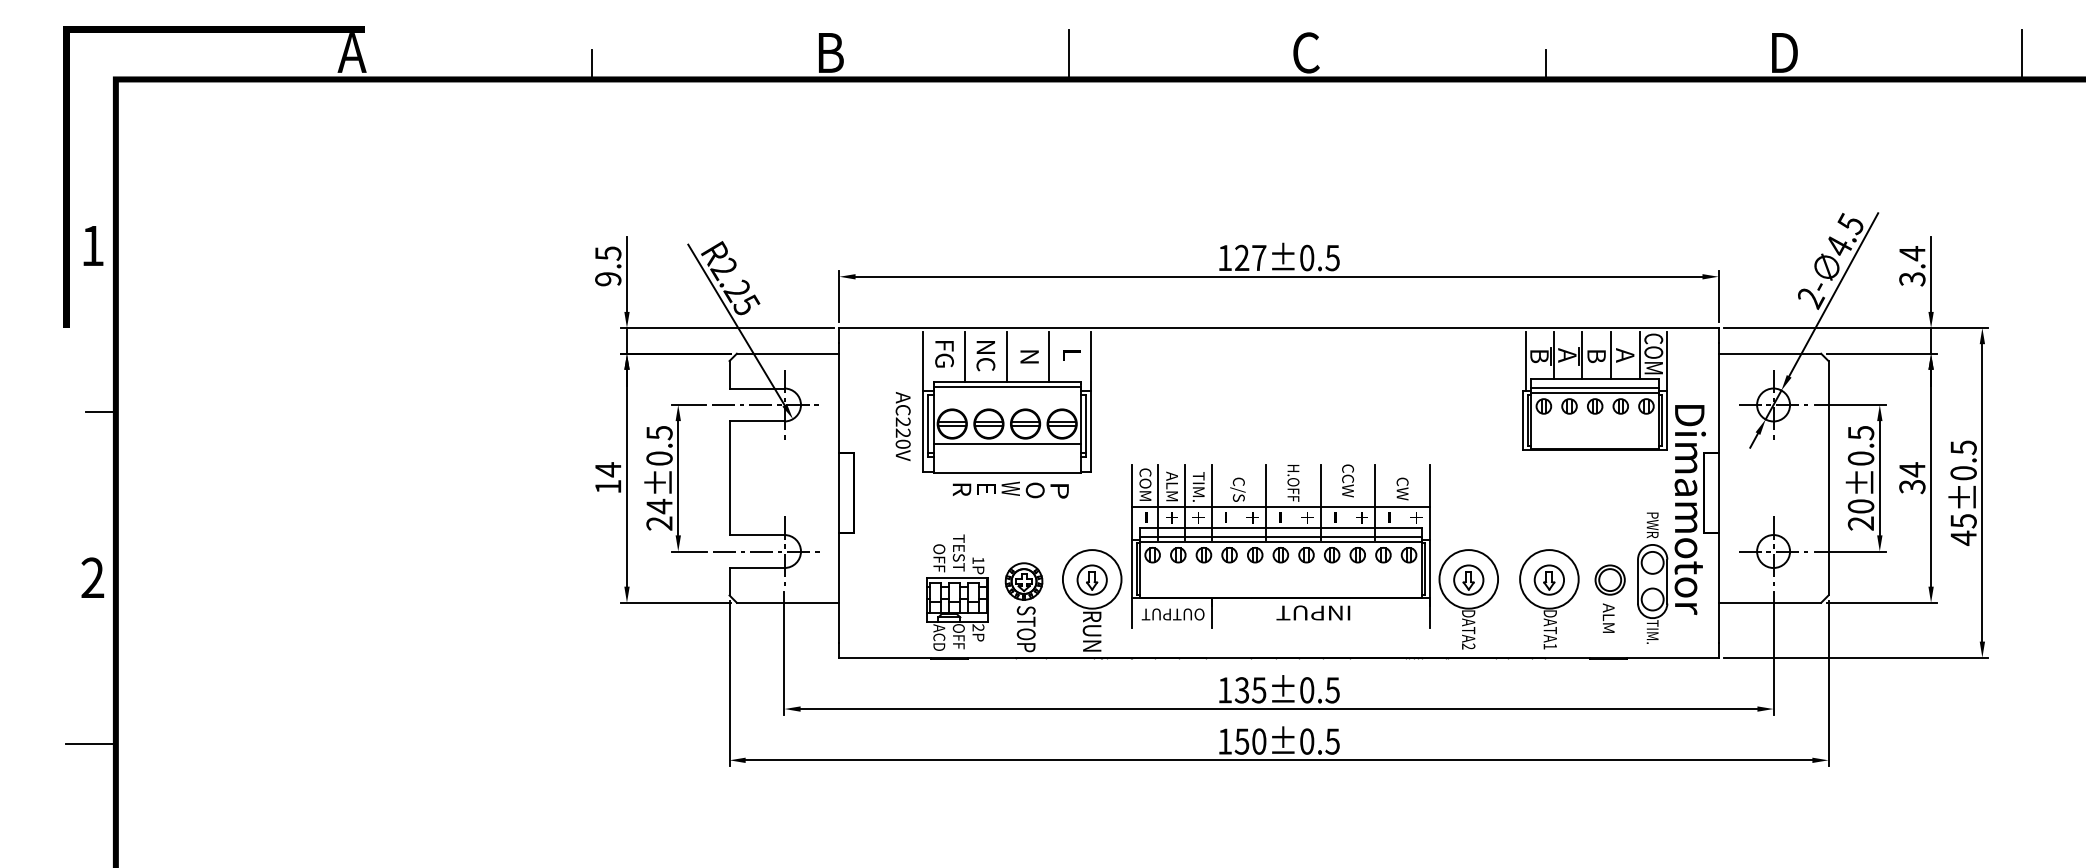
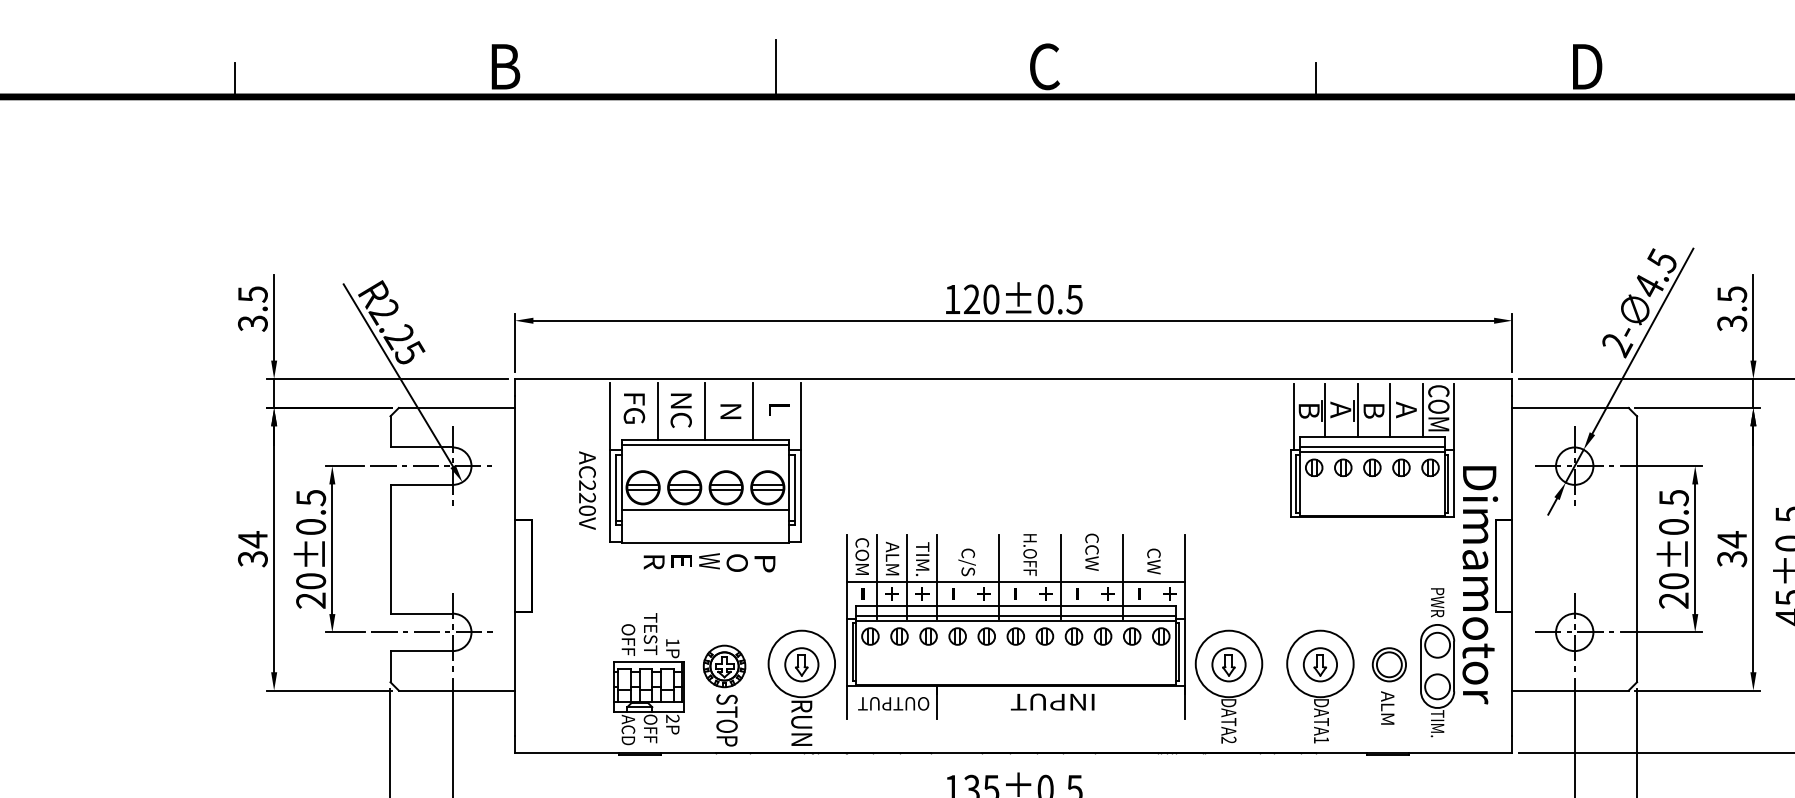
text: (1912, 253) -> (1732, 294), 3.4 -> 3.5
text: (1259, 257) -> (991, 298), 127±0.5 -> 120±0.5
text: (608, 279) -> (253, 323), 9.5 -> 3.5
text: (608, 487) -> (253, 559), 14 -> 34
text: (659, 506) -> (311, 581), 24±0.5 -> 20±0.5

